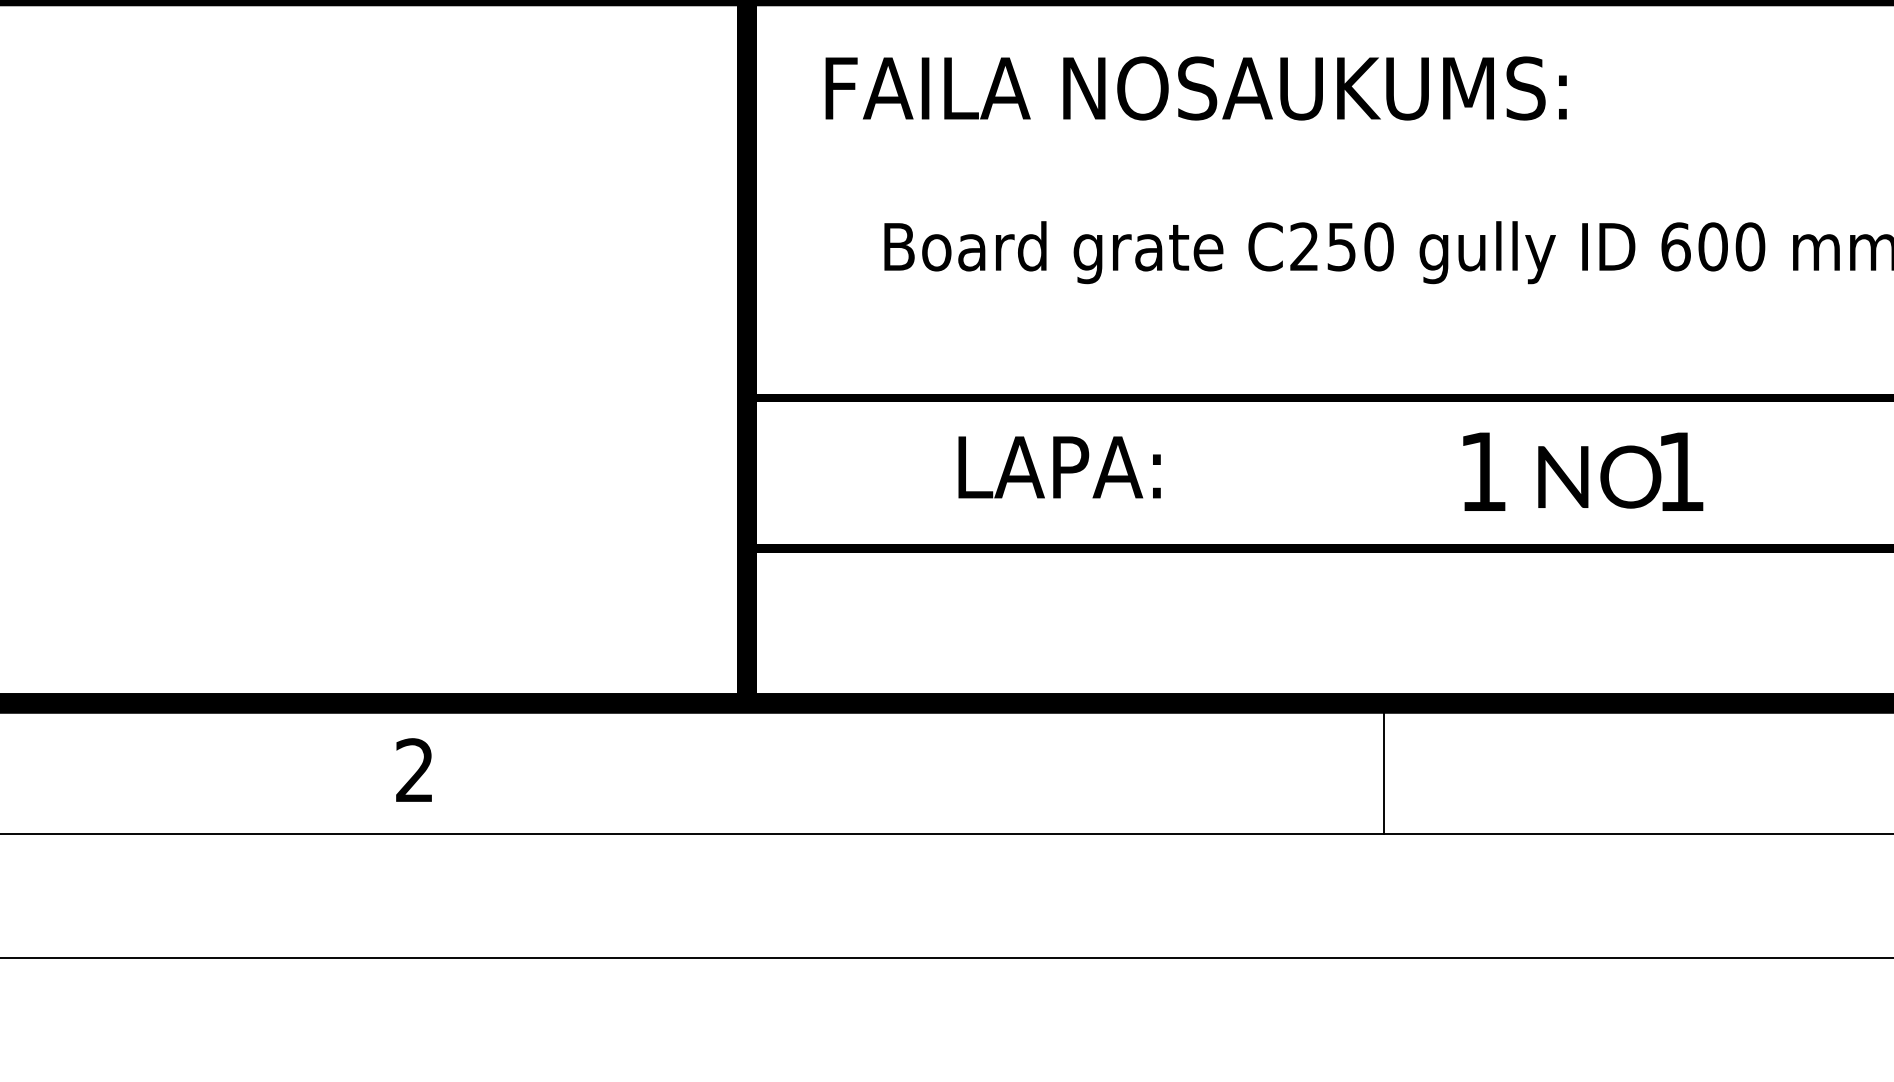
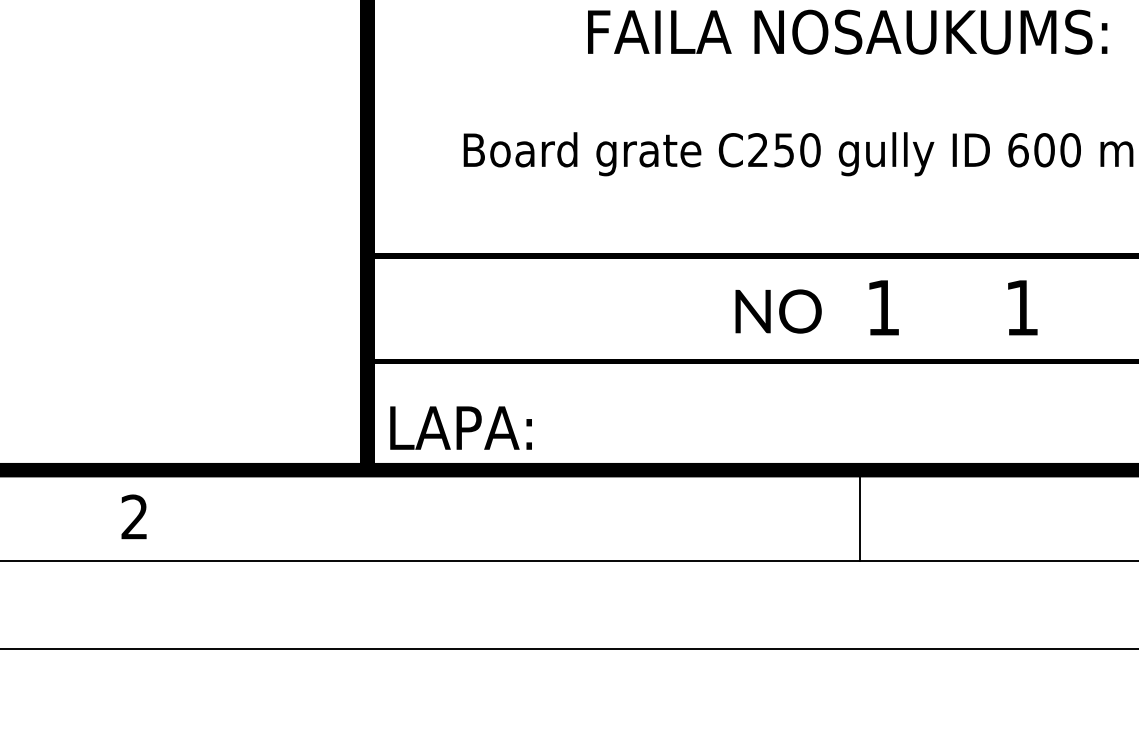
text: (1195, 88) -> (847, 32), moved
text: (1059, 467) -> (461, 428), moved
text: (1599, 476) -> (778, 311), moved
line: (1384, 768) -> (859, 515), moved

